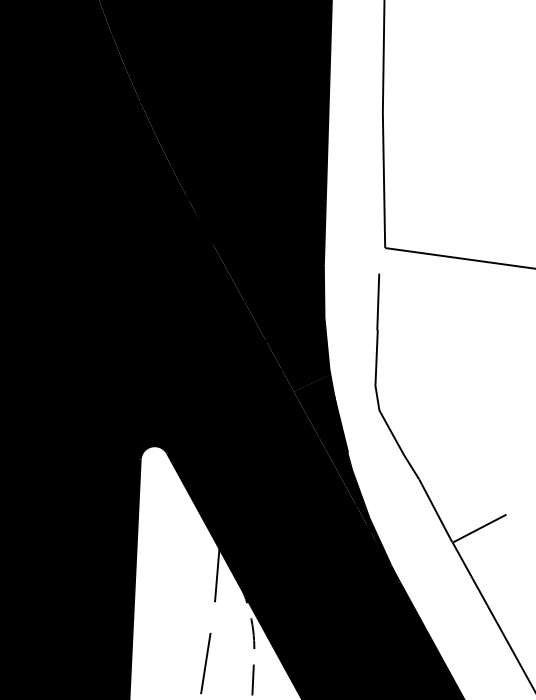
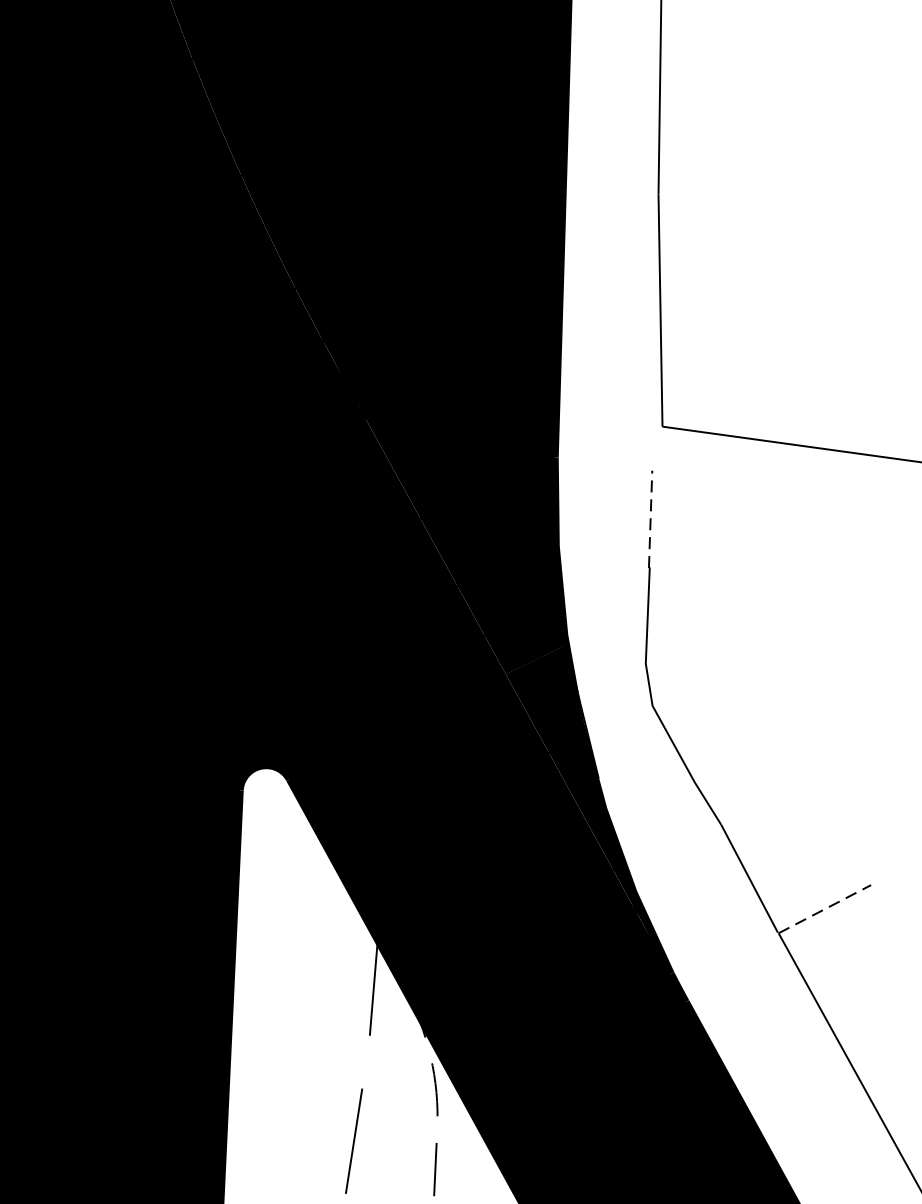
line: (378, 301) -> (651, 518), solid -> dashed
line: (480, 528) -> (826, 908), solid -> dashed

